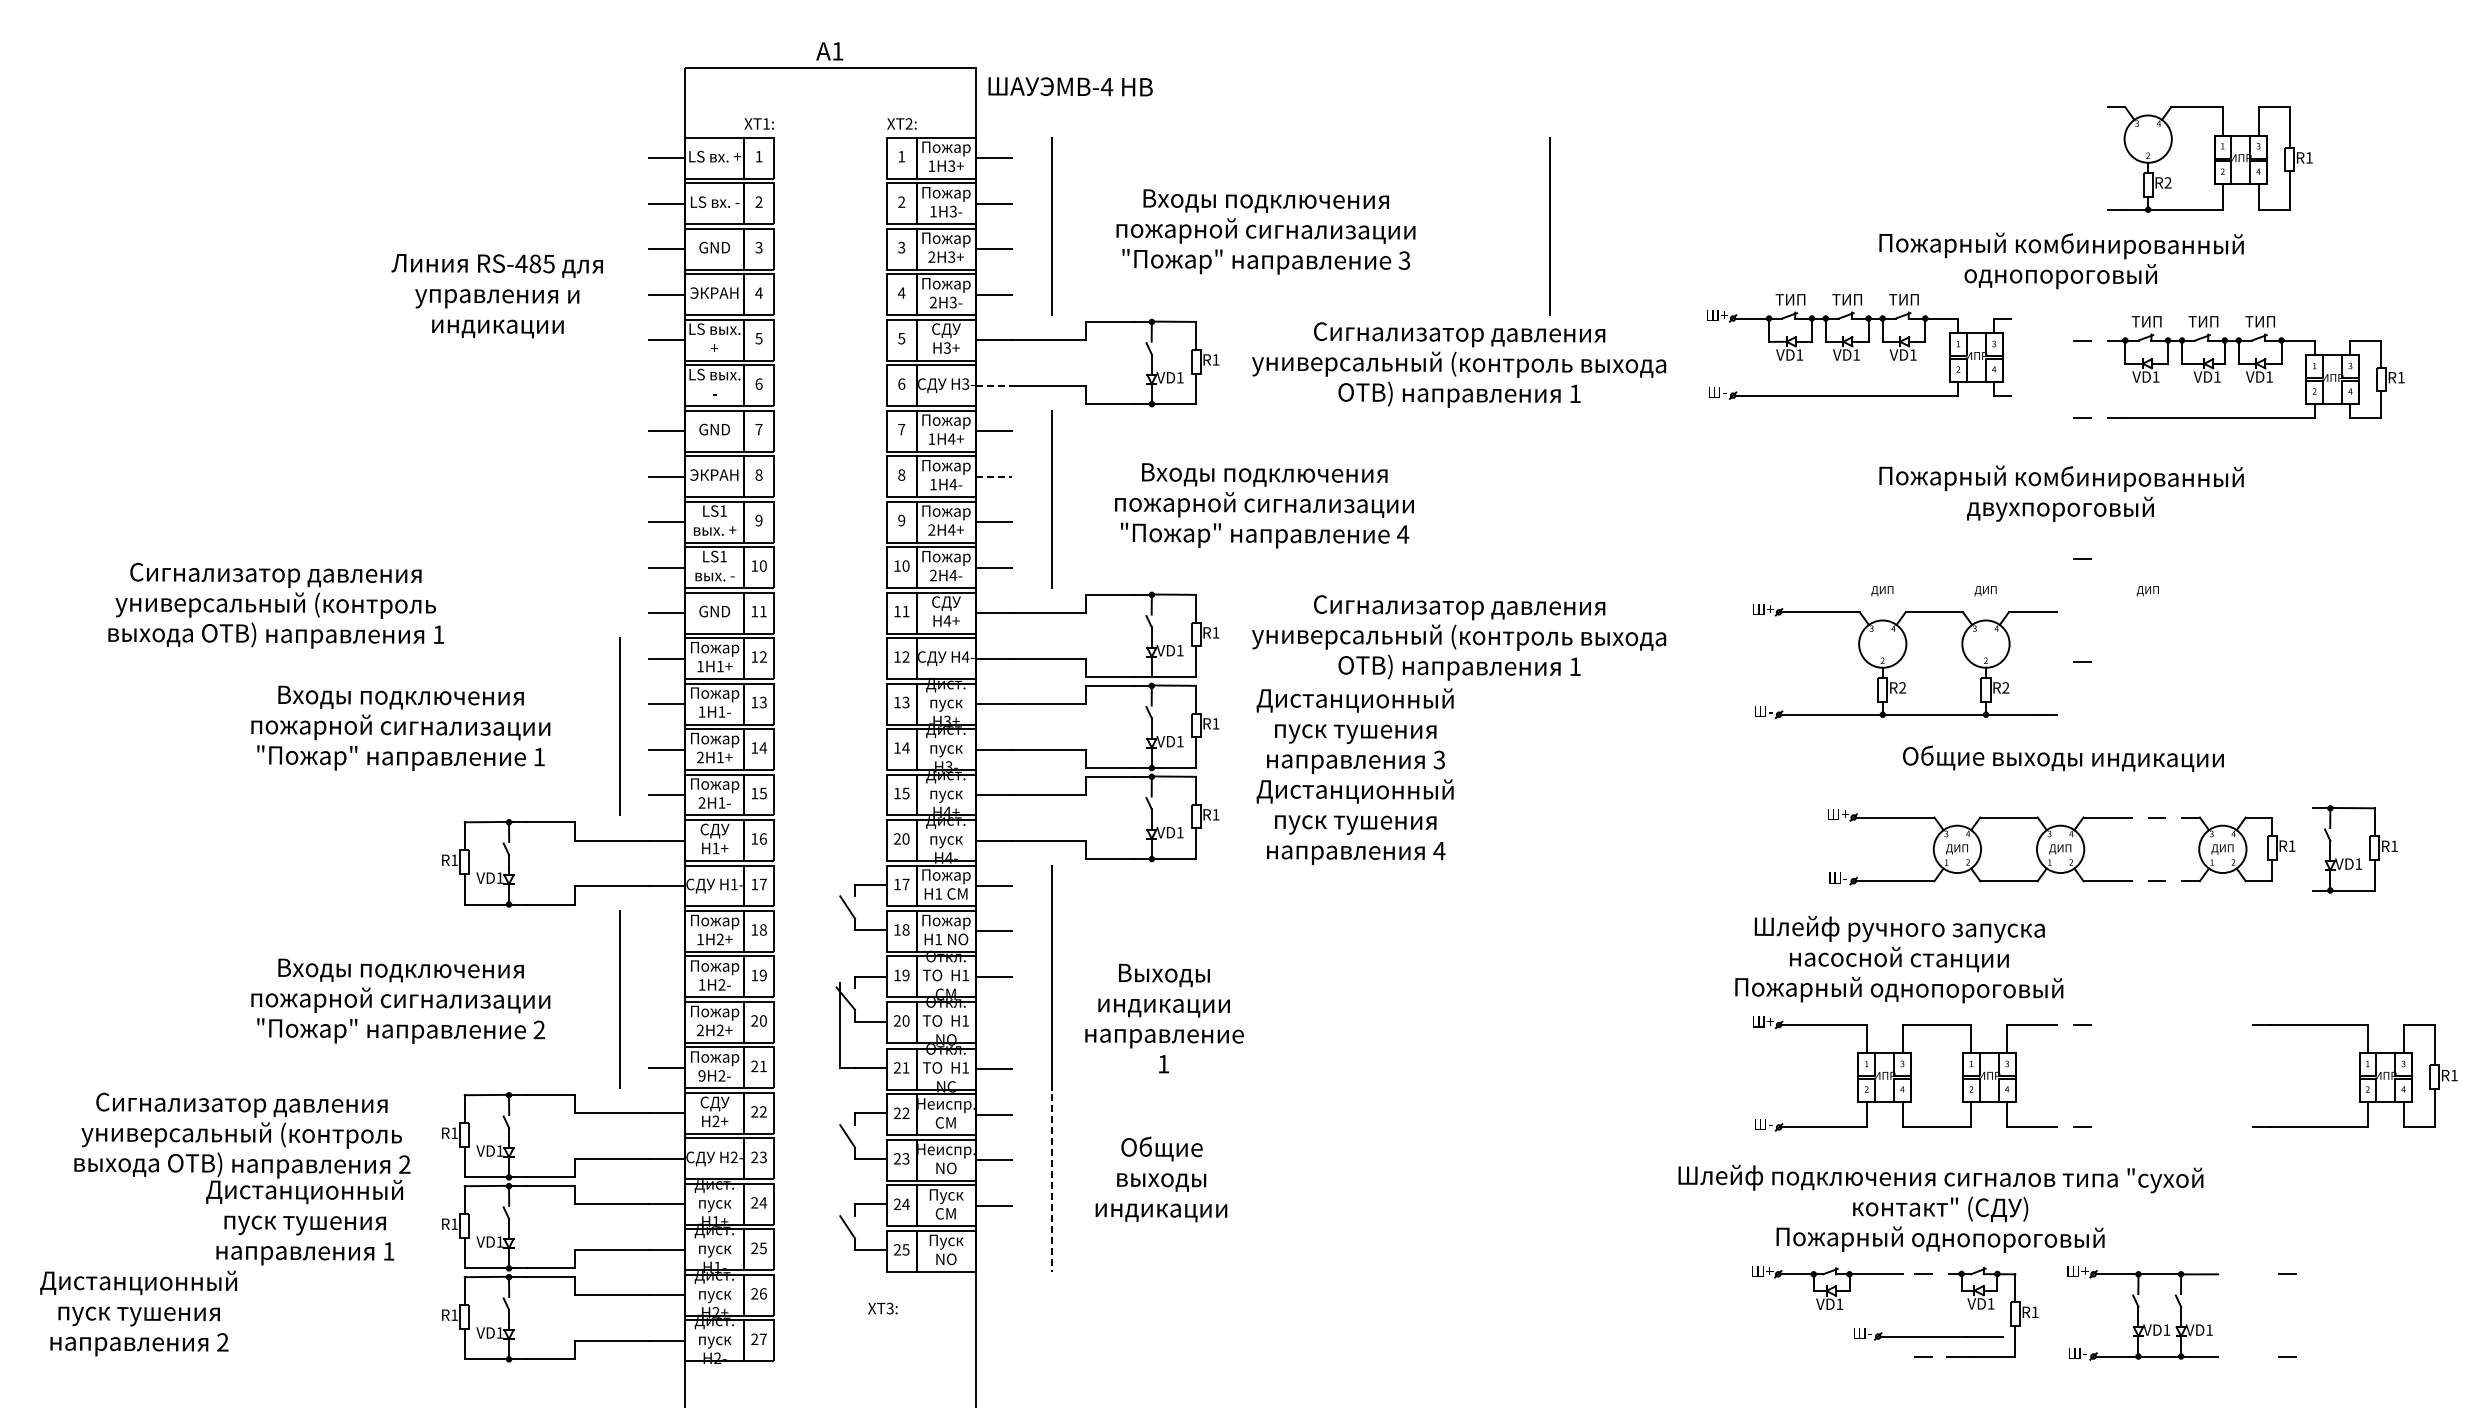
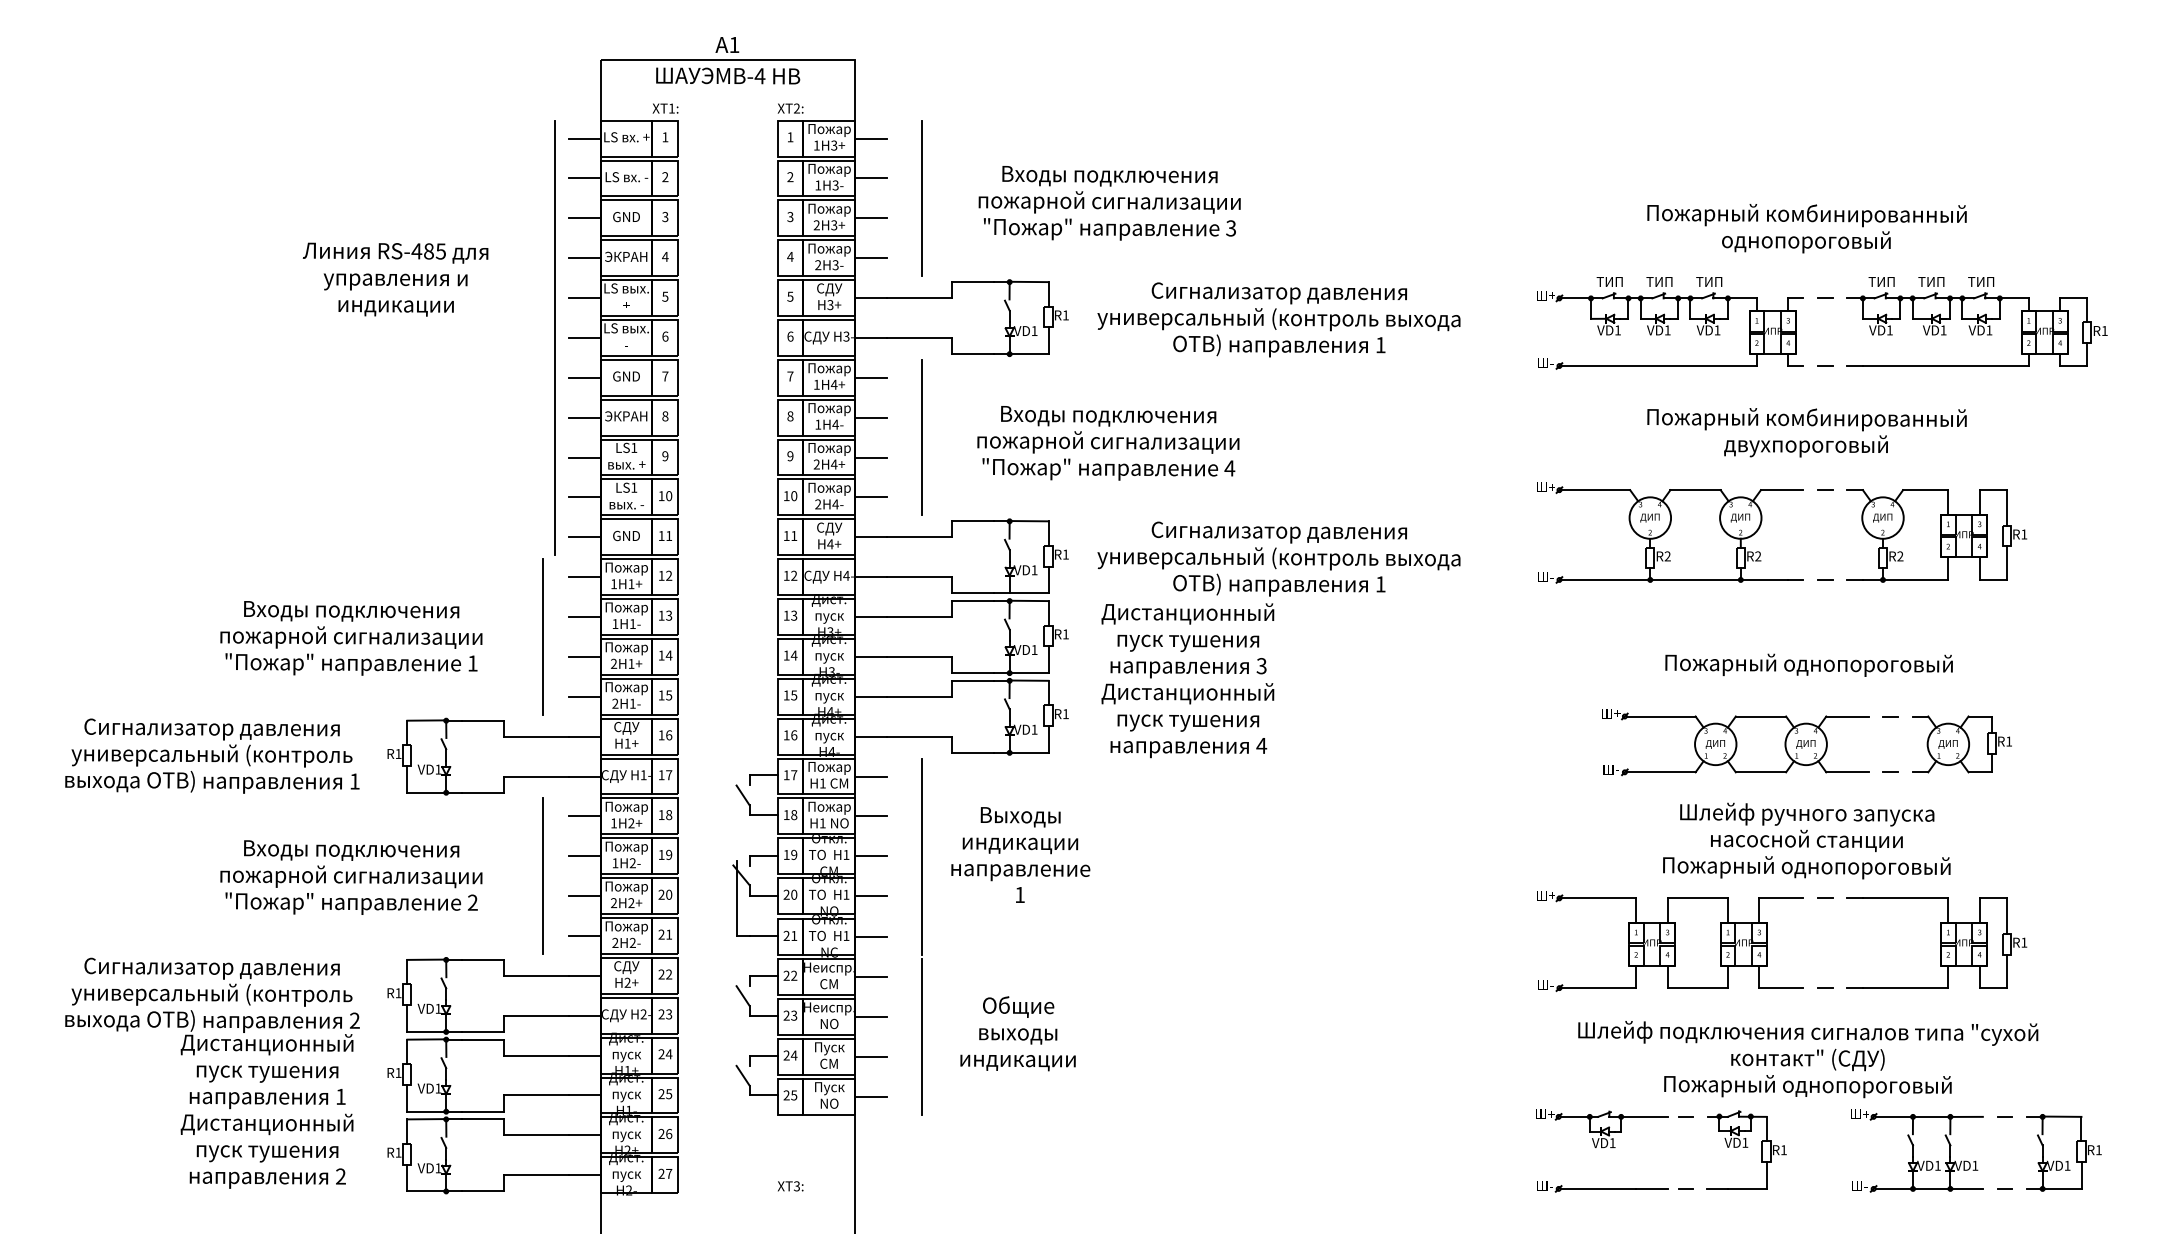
text: (1070, 86) -> (728, 75), moved
part: (2209, 159) -> (1936, 535), moved
line: (1549, 226) -> (1358, 198), removed
text: (496, 296) -> (394, 279), moved
part: (1859, 346) -> (1670, 322), moved
line: (632, 385) -> (554, 337), added
line: (666, 385) -> (584, 337), added
line: (994, 385) -> (871, 337), dashed -> solid
line: (994, 476) -> (871, 417), dashed -> solid
text: (276, 605) -> (212, 755), moved
part: (1905, 661) -> (1670, 533), moved
text: (2063, 758) -> (1808, 664), Общие выходы индикации -> Пожарный однопороговый
text: (901, 838) -> (790, 734), 20 -> 16
part: (2350, 858) -> (2060, 1160), moved
line: (666, 931) -> (584, 816), added
text: (1899, 959) -> (1806, 840), moved
line: (666, 976) -> (584, 855), added
text: (1164, 1018) -> (1020, 854), moved
line: (666, 1022) -> (584, 896), added
line: (993, 1022) -> (870, 896), added
text: (701, 1075) -> (614, 942), 9 -> 2
part: (2354, 1075) -> (1936, 942), moved
line: (1052, 1183) -> (922, 1037), dashed -> solid
text: (1940, 1208) -> (1807, 1059), moved
line: (993, 1251) -> (870, 1096), added
text: (882, 1308) -> (790, 1186), moved
text: (138, 1313) -> (266, 1151), moved
part: (2143, 1313) -> (1917, 1151), moved
part: (1928, 1334) -> (1602, 1187), moved

